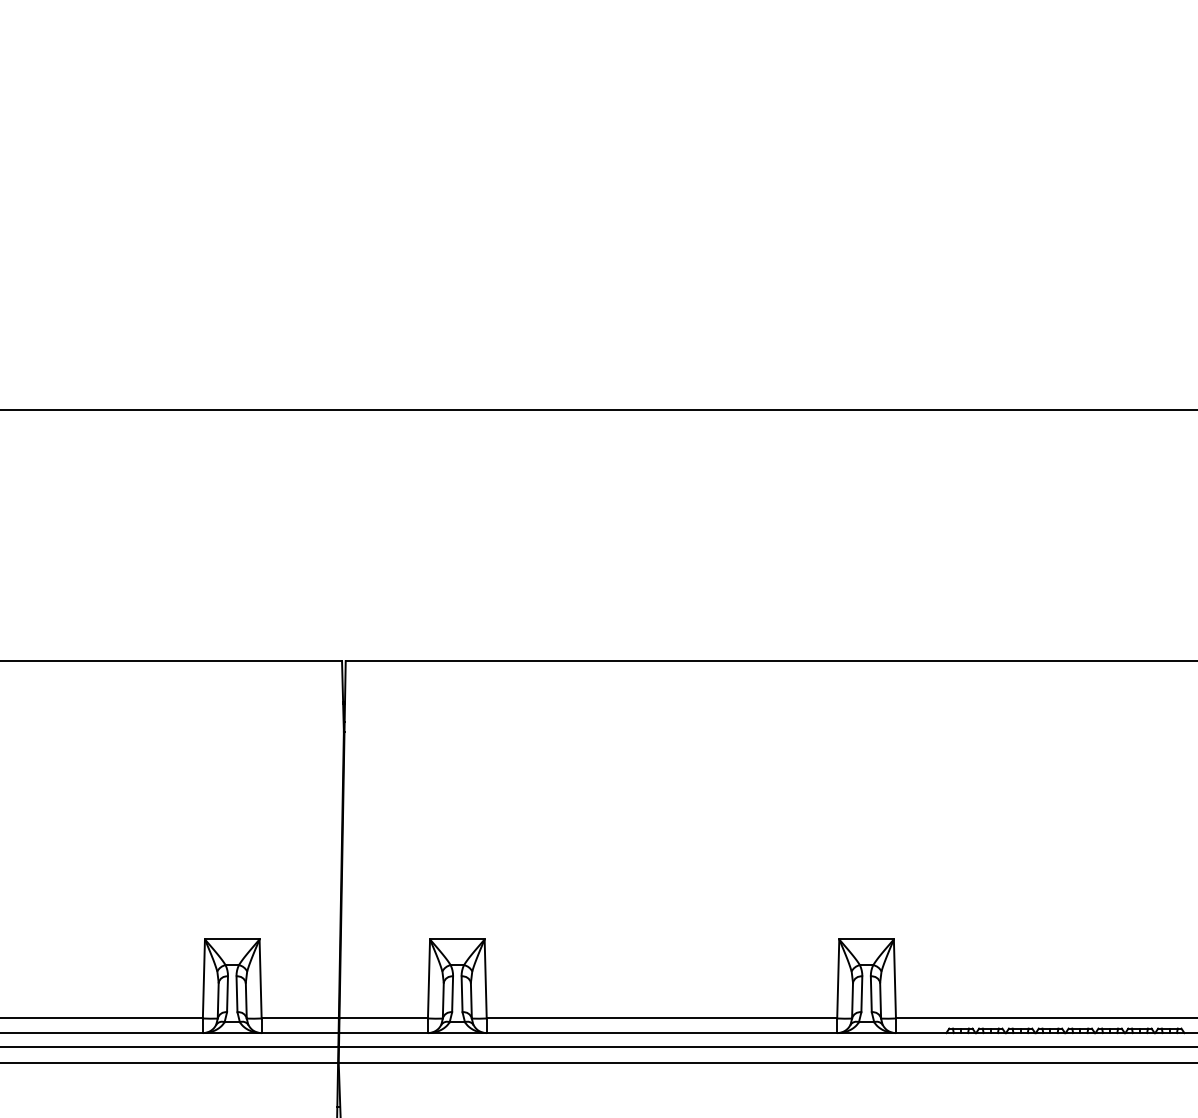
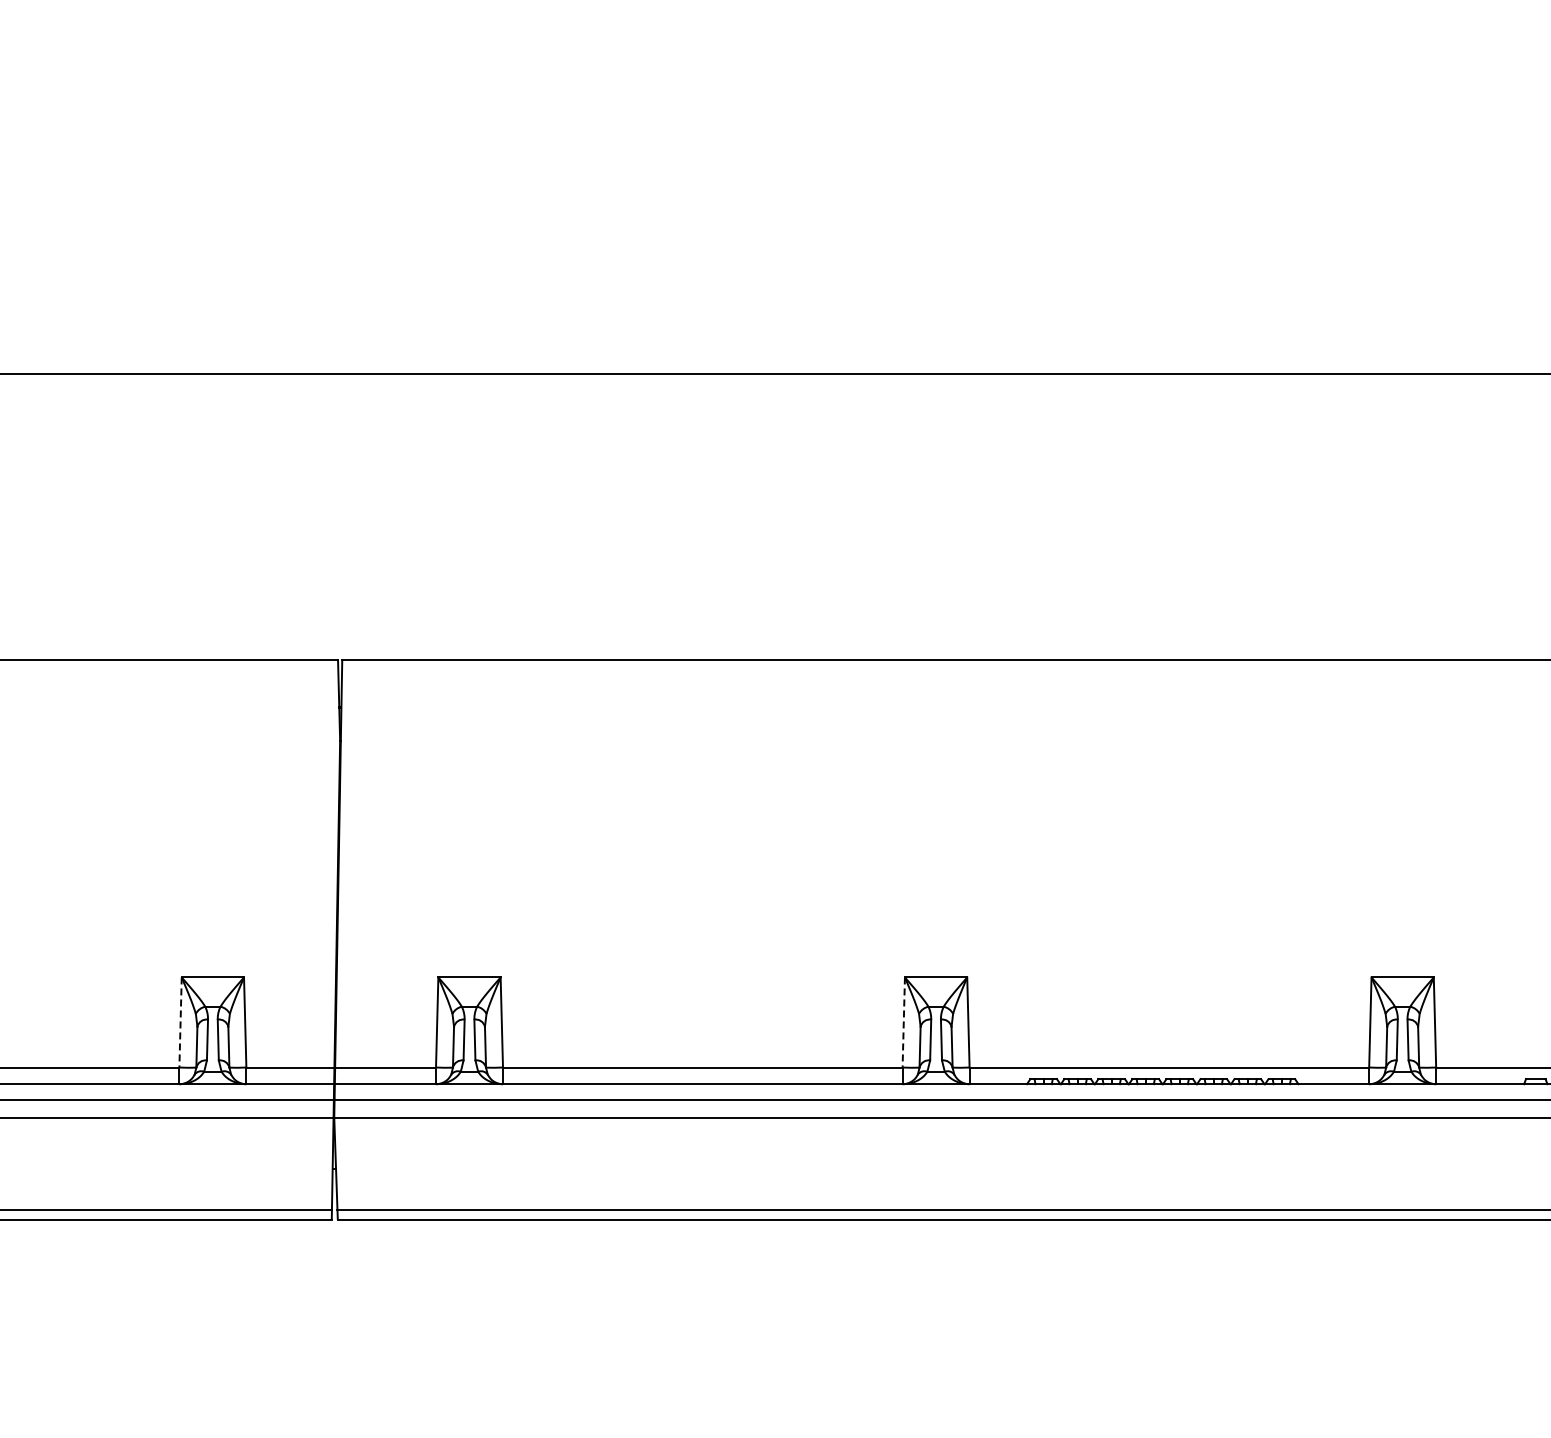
line: (203, 978) -> (180, 1022), solid -> dashed
line: (838, 978) -> (903, 1022), solid -> dashed

